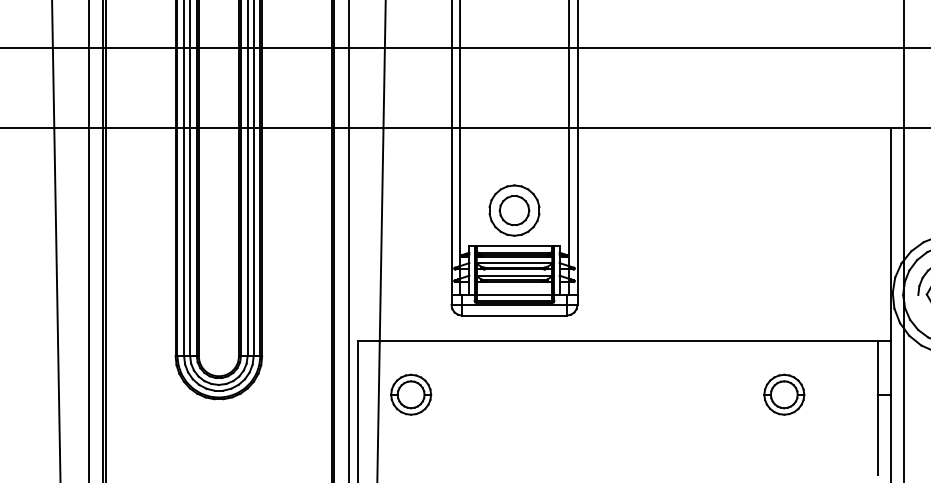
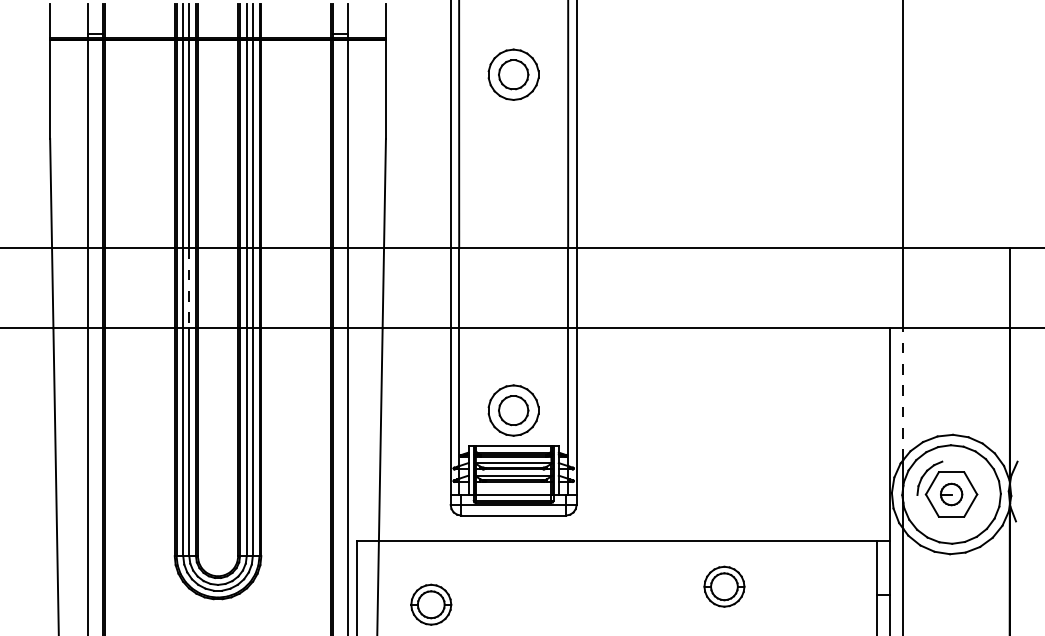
line: (190, 88) -> (189, 288), solid -> dashed
line: (904, 194) -> (903, 394), solid -> dashed
part: (411, 394) -> (431, 604), moved
part: (784, 394) -> (724, 586), moved

